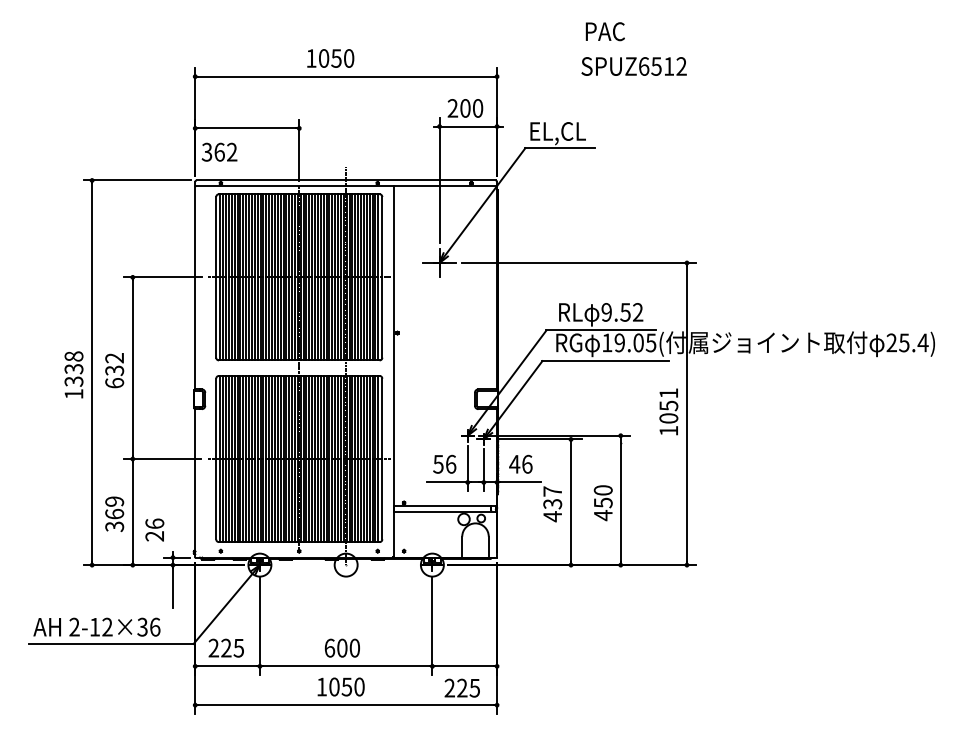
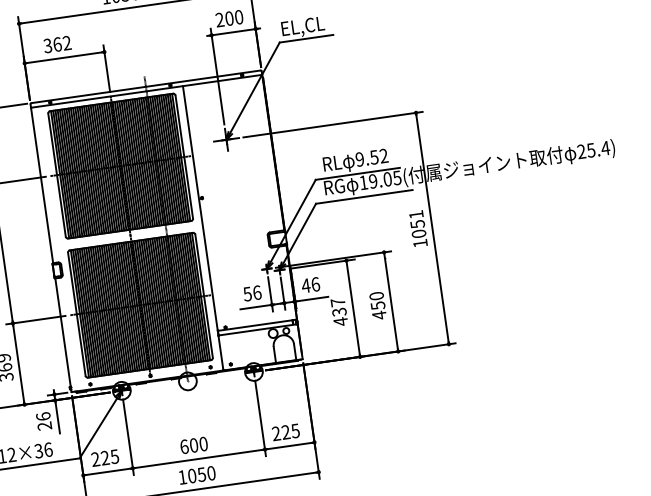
text: (219, 151) -> (57, 43), moved
text: (154, 529) -> (43, 420), moved
text: (461, 687) -> (285, 431), moved

